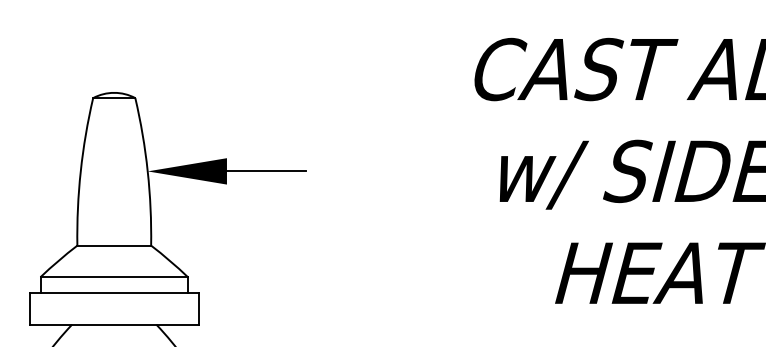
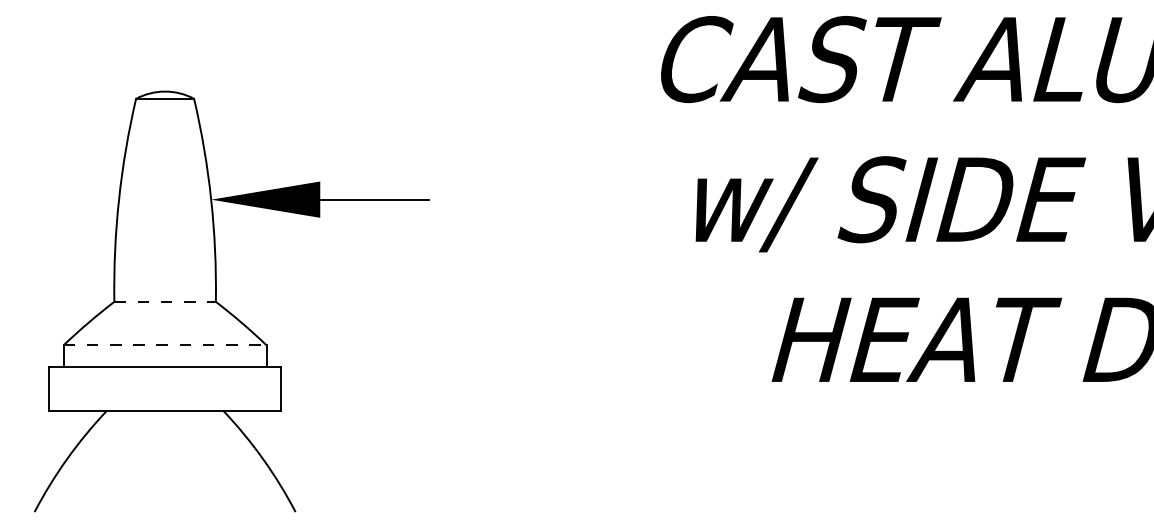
line: (114, 245) -> (165, 301), solid -> dashed
line: (114, 277) -> (165, 345), solid -> dashed

